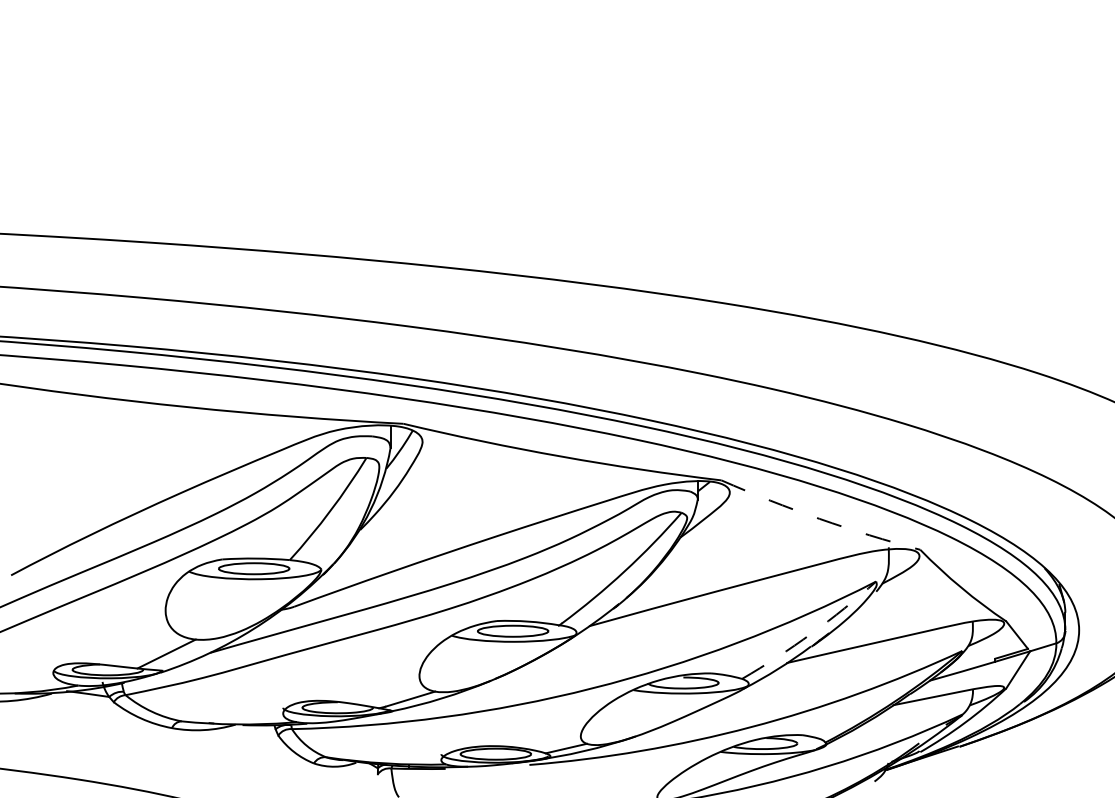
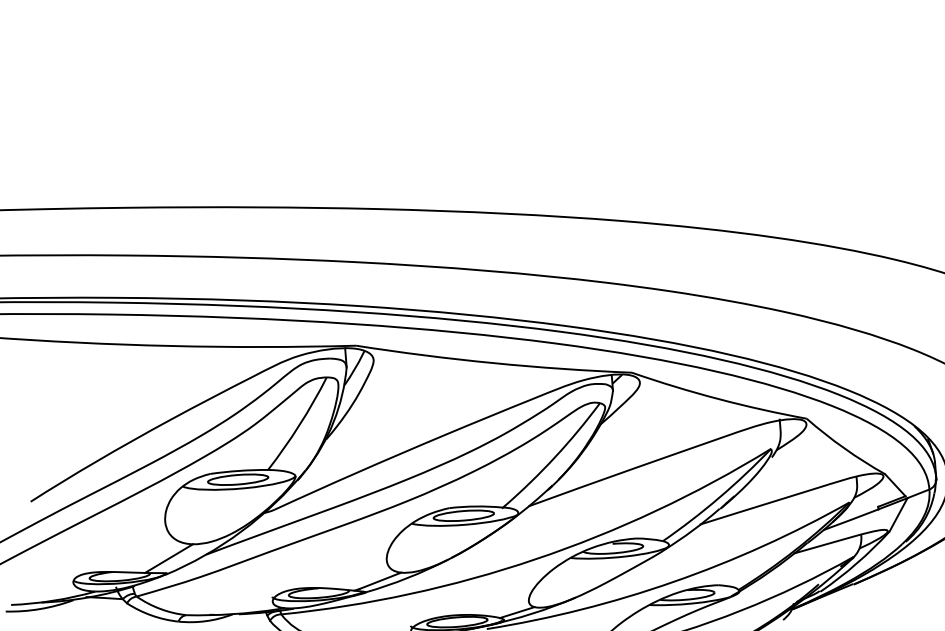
arc: (819, 518) -> (718, 398), dashed -> solid
arc: (811, 633) -> (719, 497), dashed -> solid

